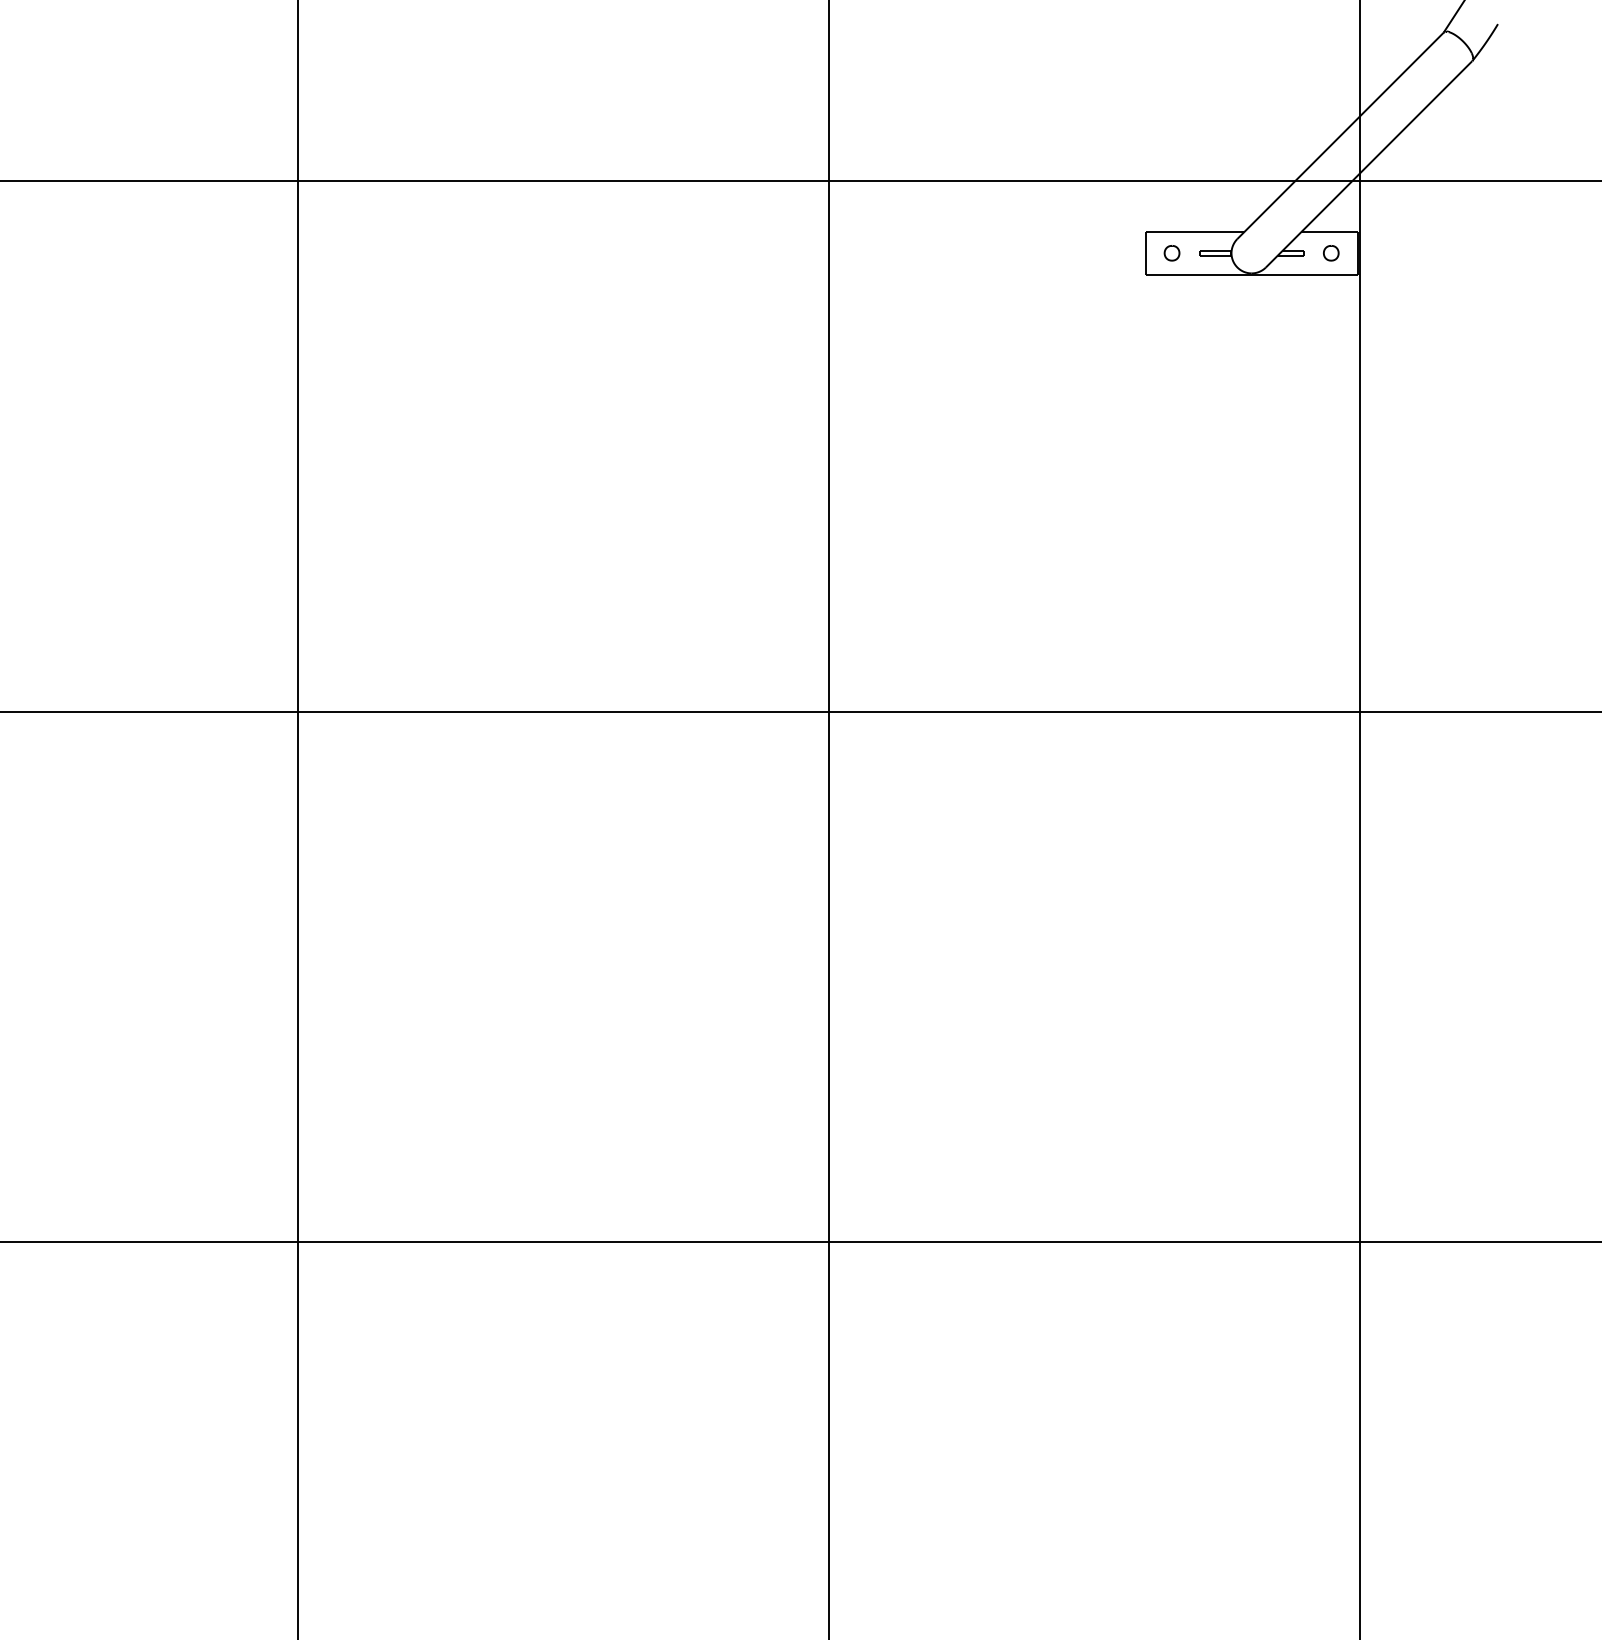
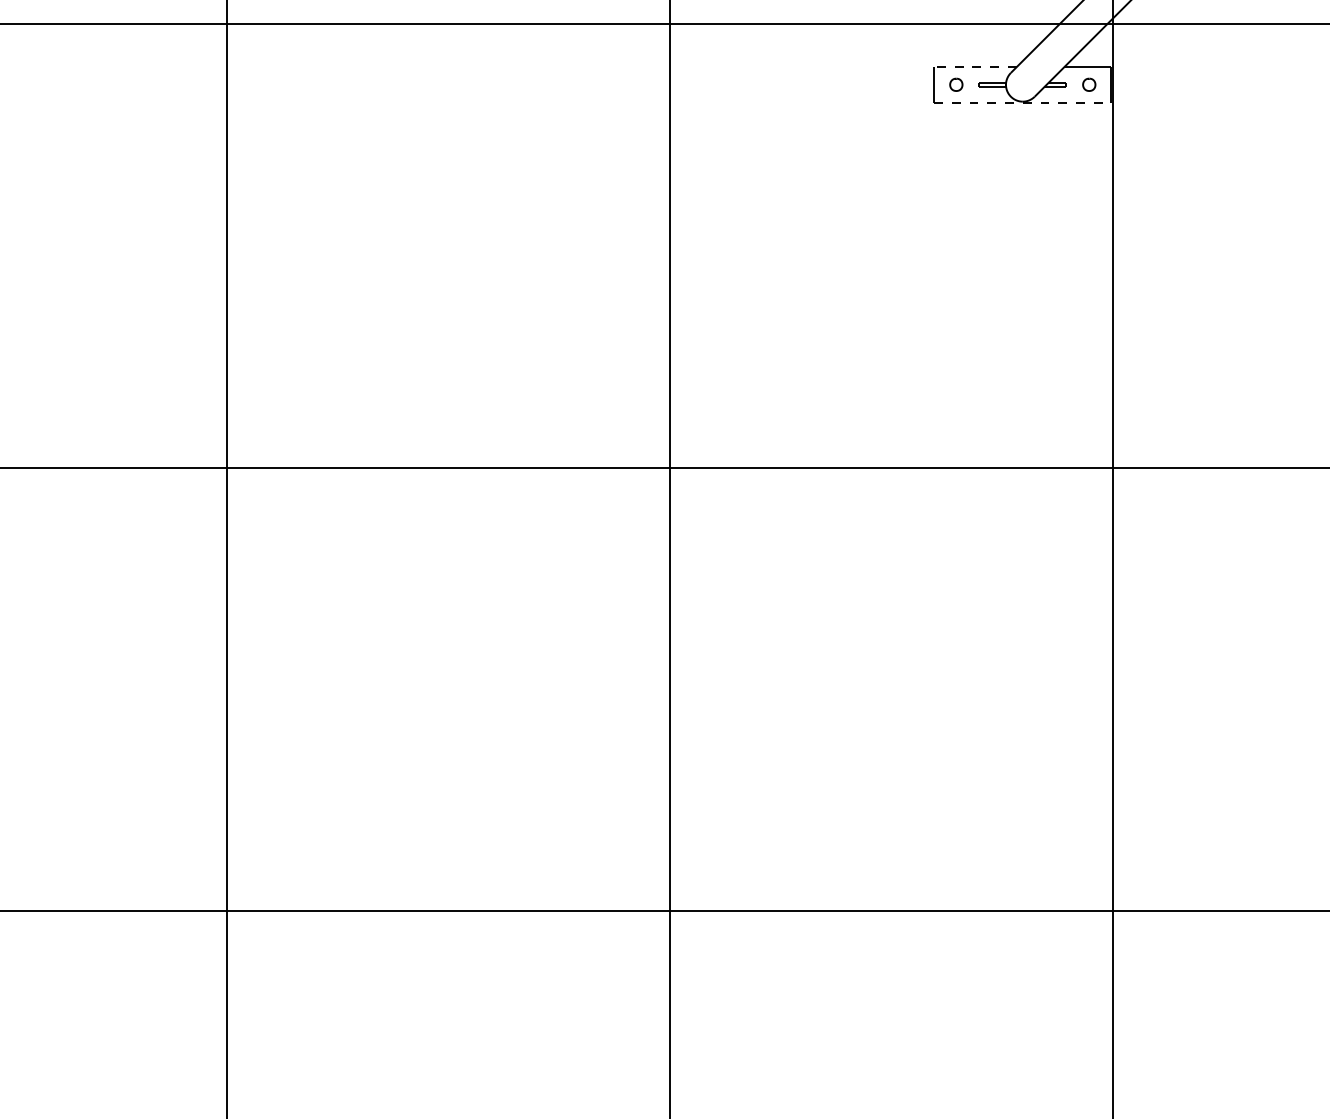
line: (1194, 232) -> (975, 67), solid -> dashed
line: (1252, 274) -> (1023, 102), solid -> dashed

